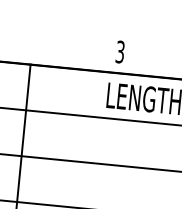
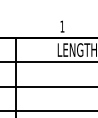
text: (120, 51) -> (62, 26), 3 -> 1

